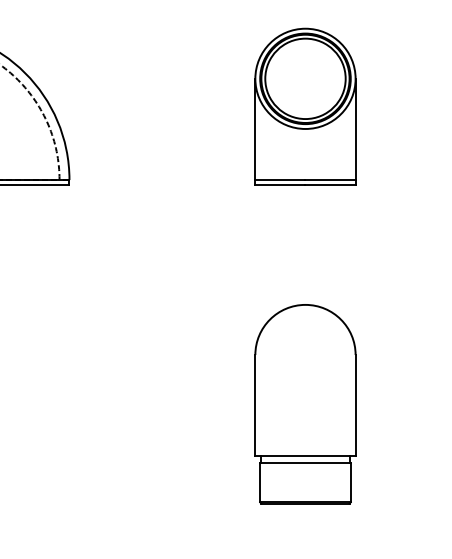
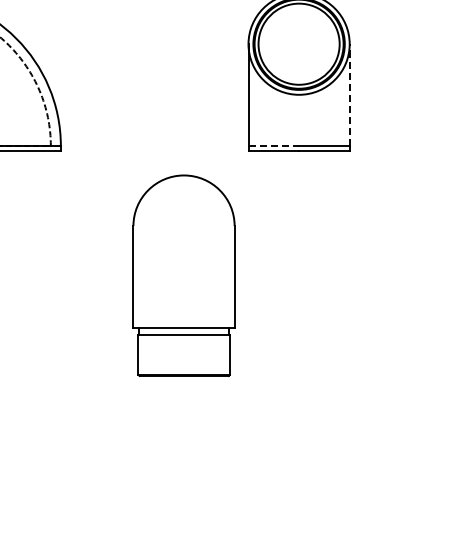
line: (355, 129) -> (349, 95), solid -> dashed
line: (280, 180) -> (273, 146), solid -> dashed
part: (305, 404) -> (184, 276), moved

